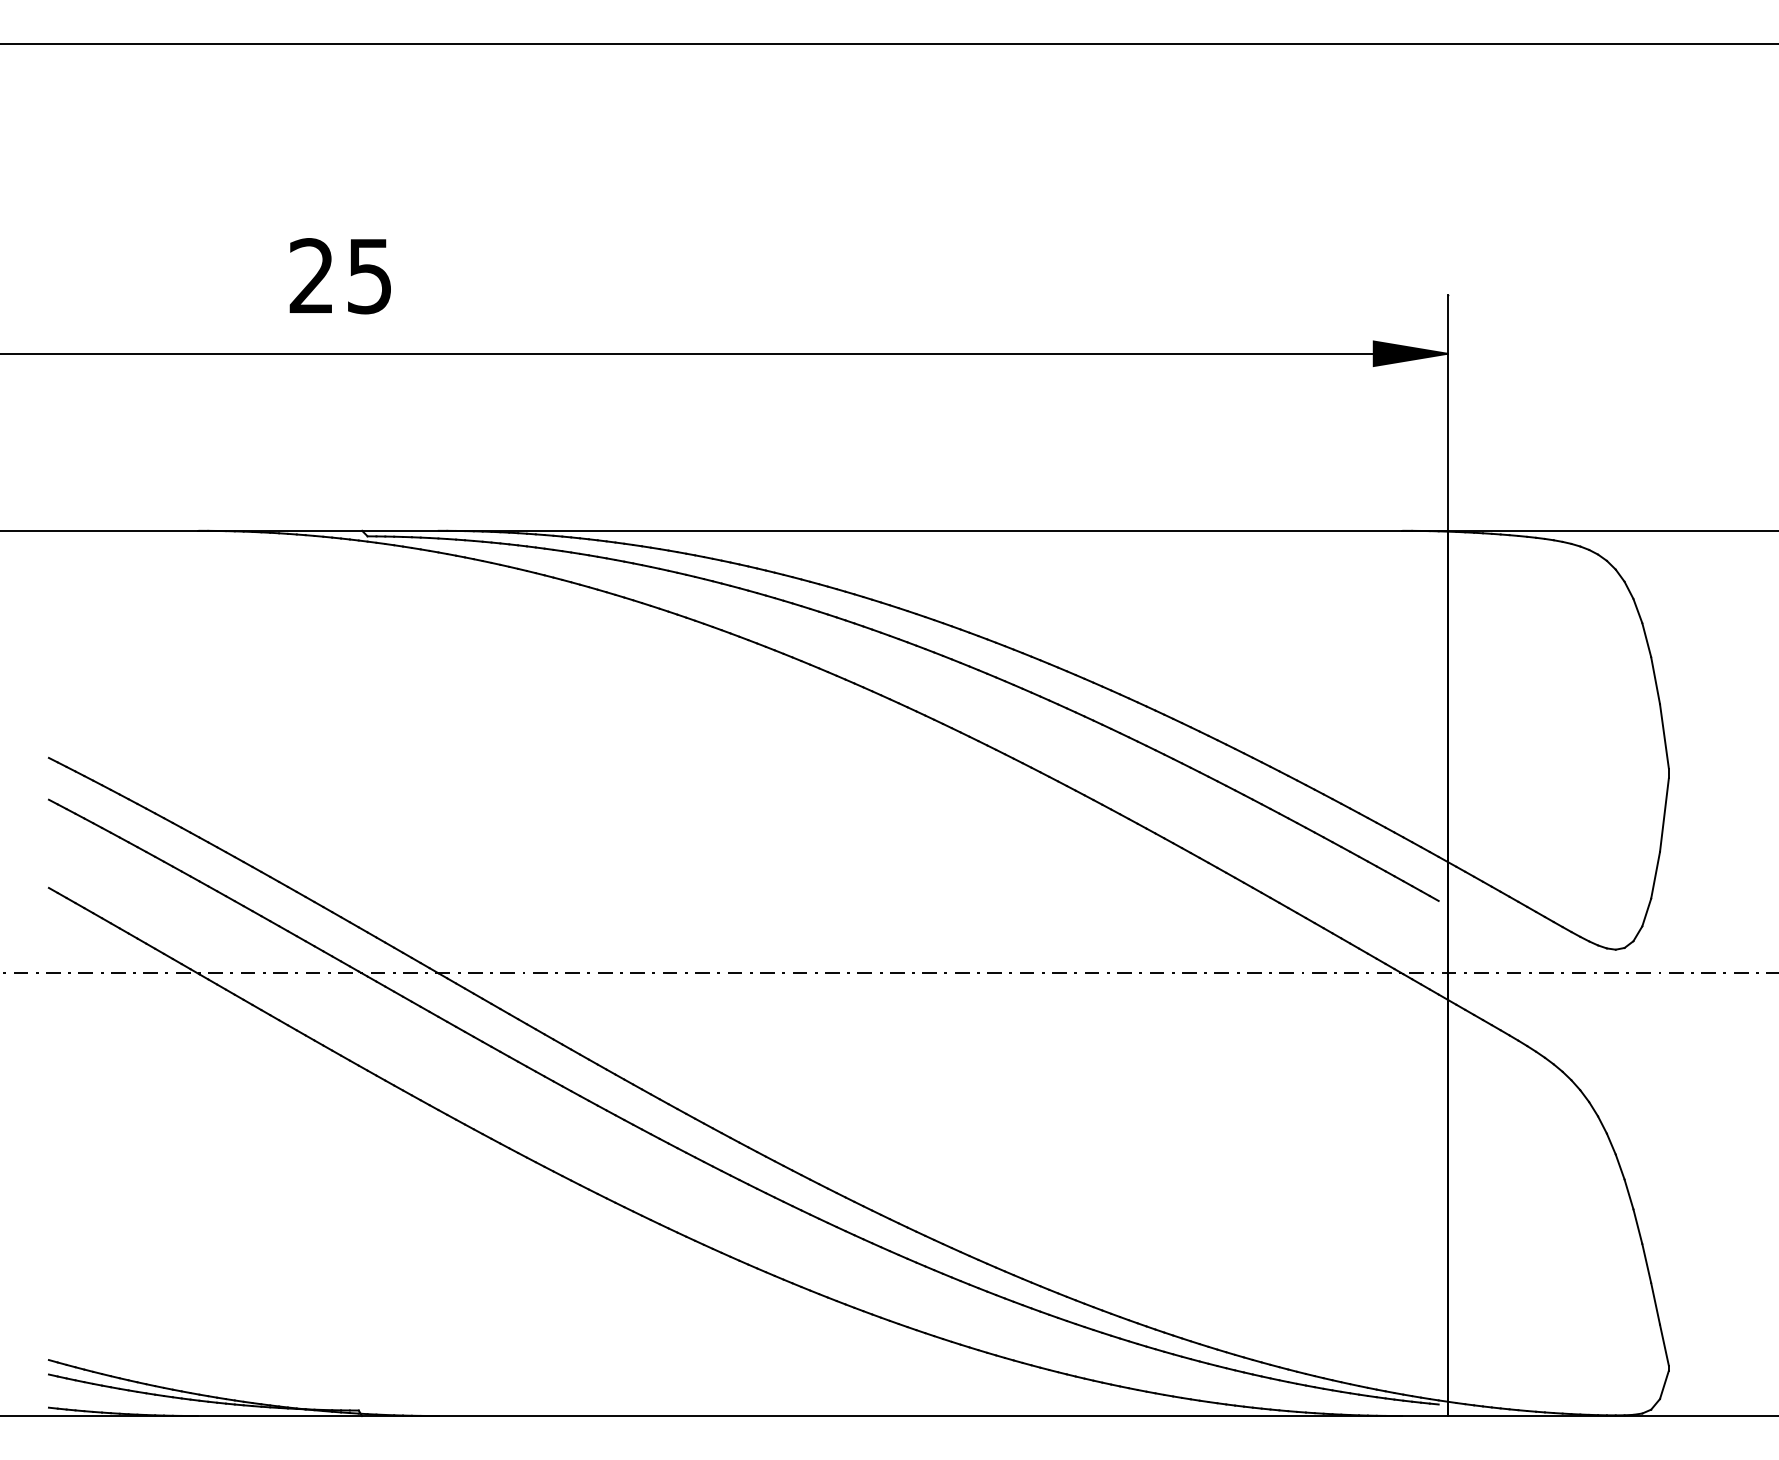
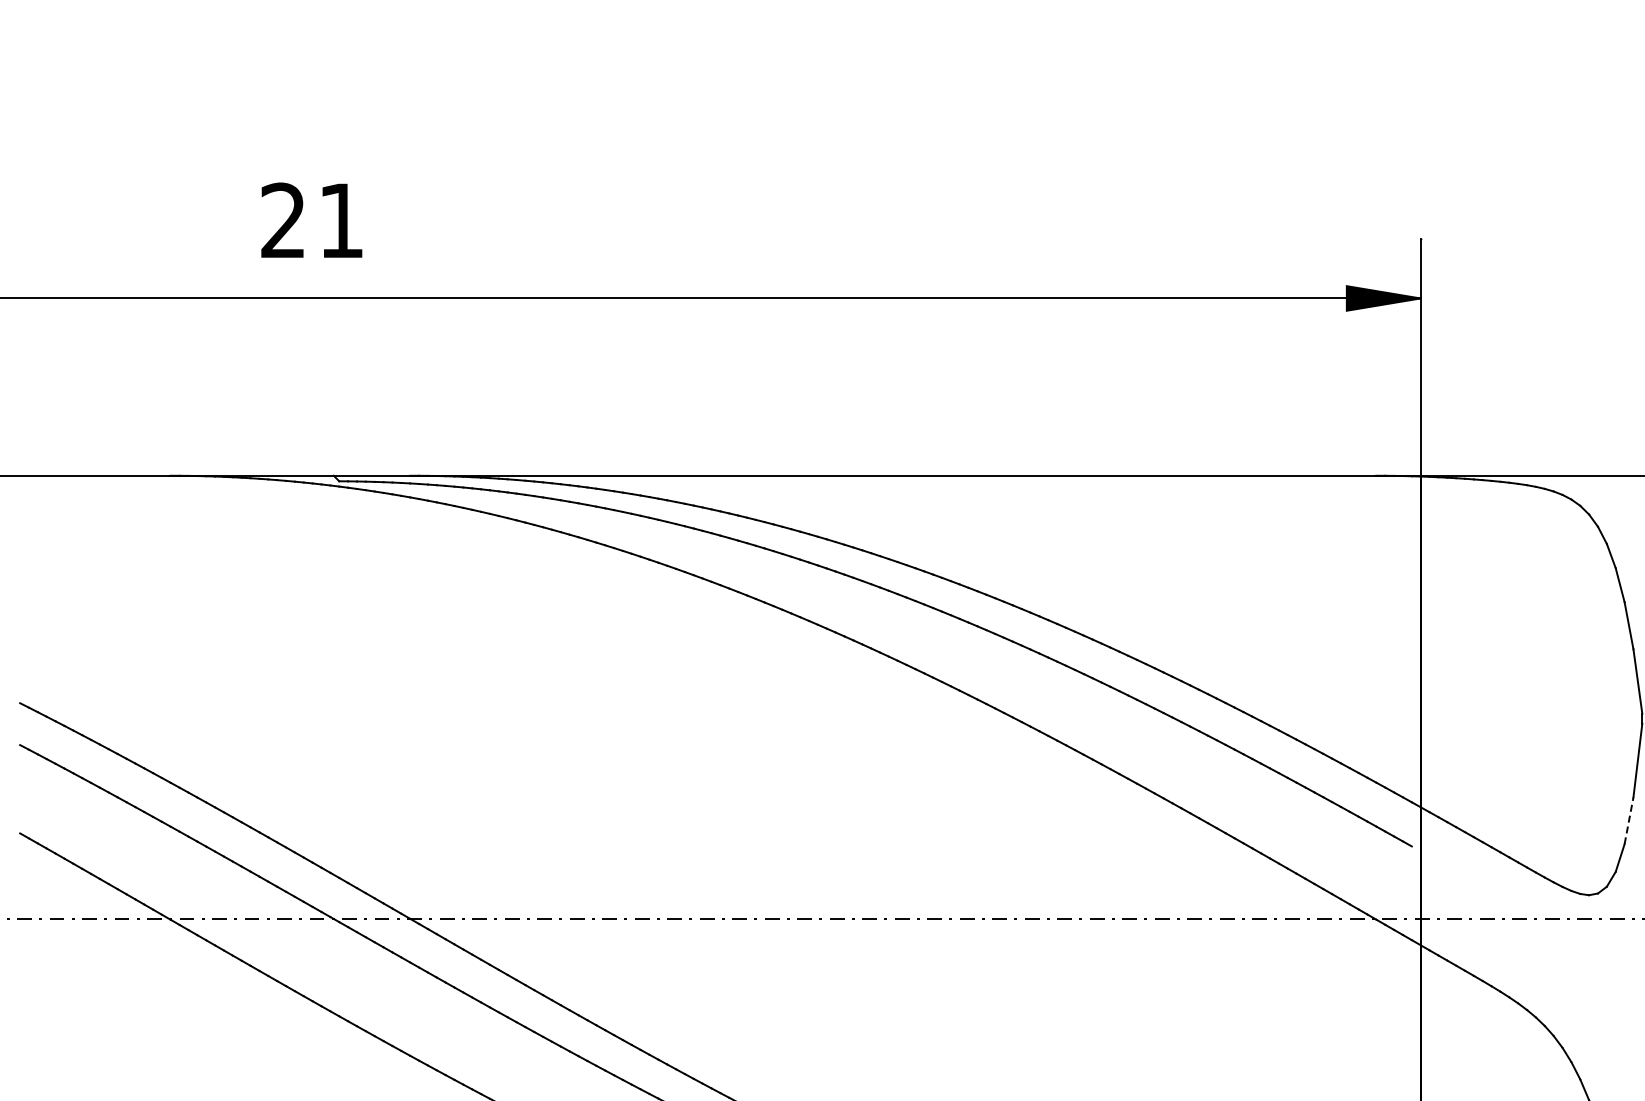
text: (369, 276) -> (341, 221), 25 -> 21
line: (1655, 875) -> (1628, 820), solid -> dashed

